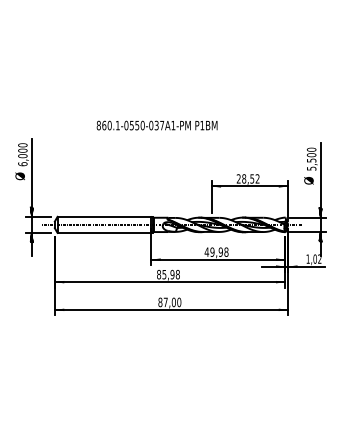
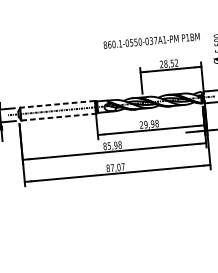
text: (156, 125) -> (151, 40), moved
line: (104, 216) -> (57, 104), solid -> dashed
line: (104, 232) -> (58, 116), solid -> dashed
text: (206, 251) -> (141, 124), 49,98 -> 29,98
text: (179, 302) -> (123, 167), 87,00 -> 87,07

